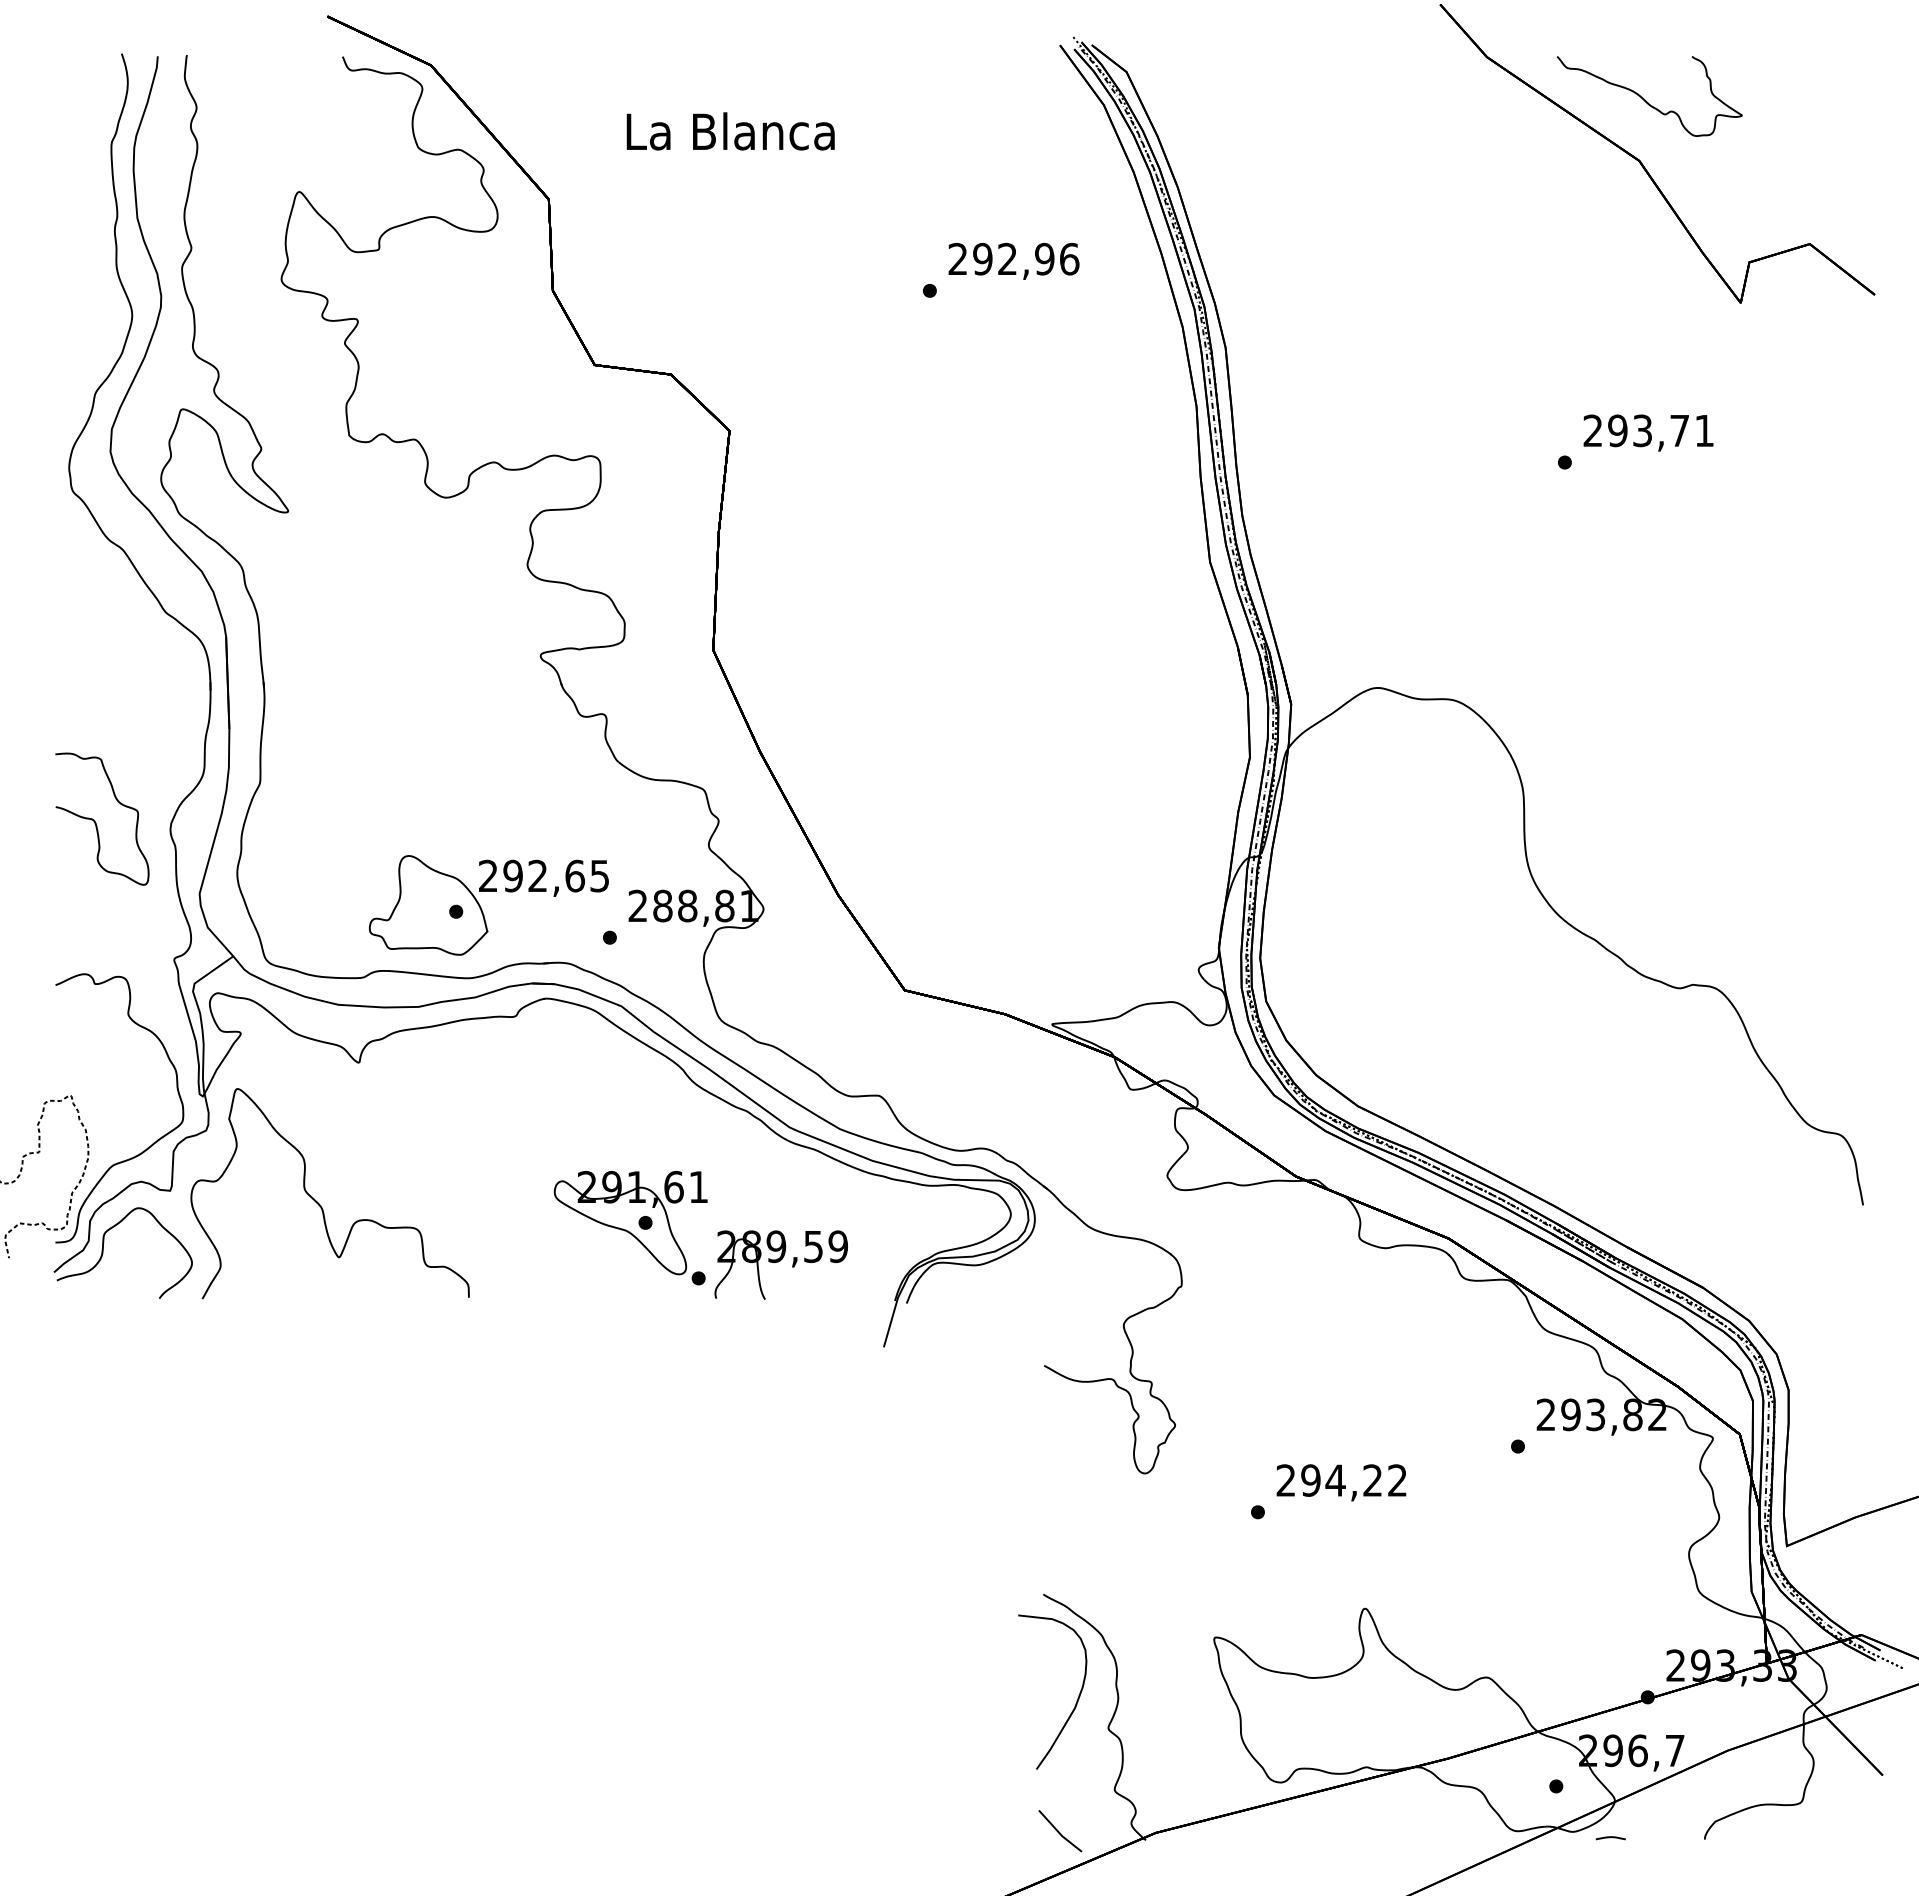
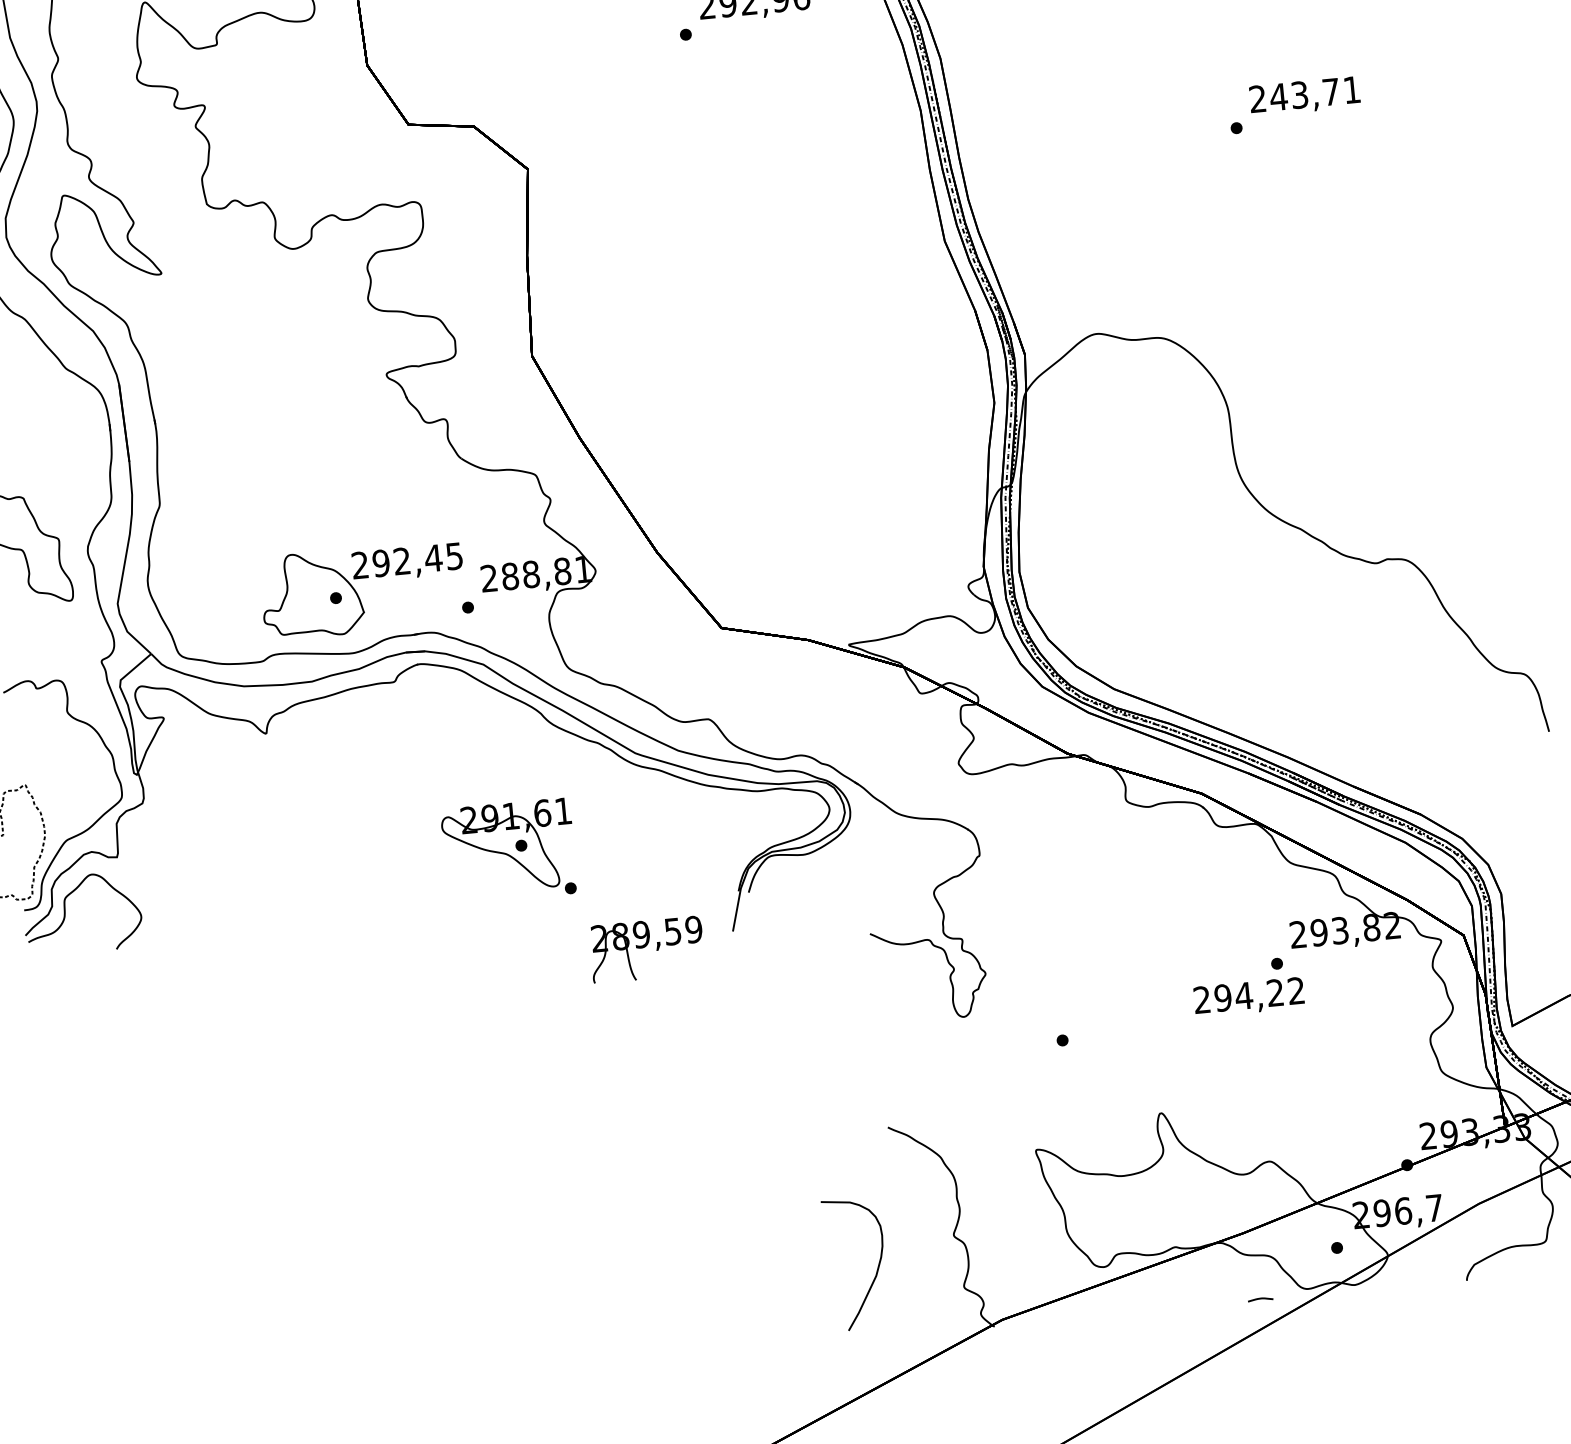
text: (1617, 430) -> (1278, 96), 293,71 -> 243,71
text: (574, 875) -> (433, 557), 292,65 -> 292,45
curve: (319, 1203) -> (244, 855), removed
part: (780, 1264) -> (646, 949), moved
text: (1341, 1482) -> (1249, 997), moved
curve: (1076, 1700) -> (876, 1269), moved
line: (1059, 1831) -> (920, 1326), removed
curve: (1610, 1838) -> (1260, 1299), moved

